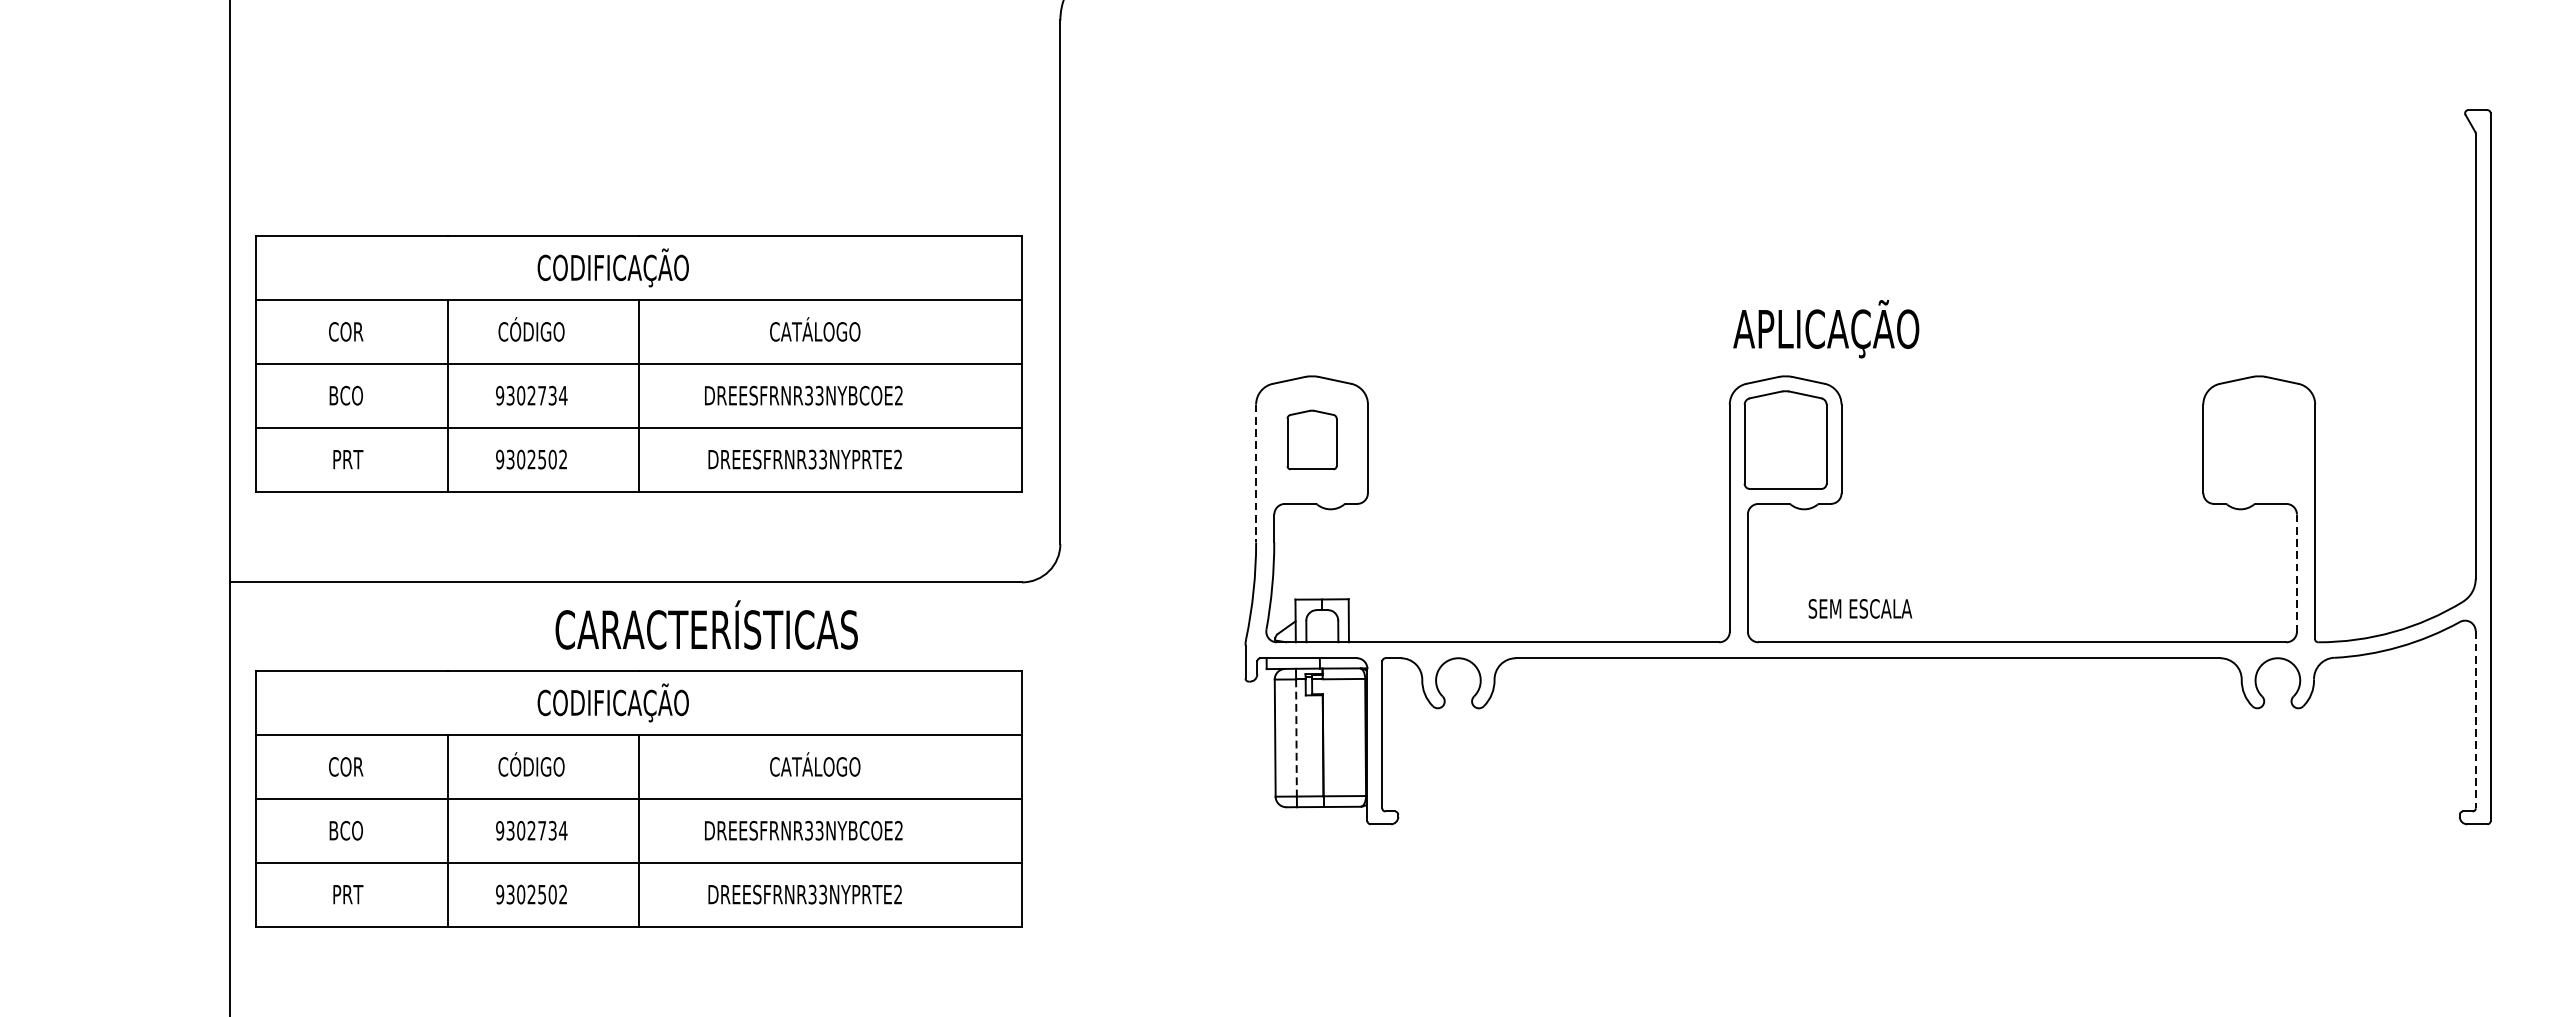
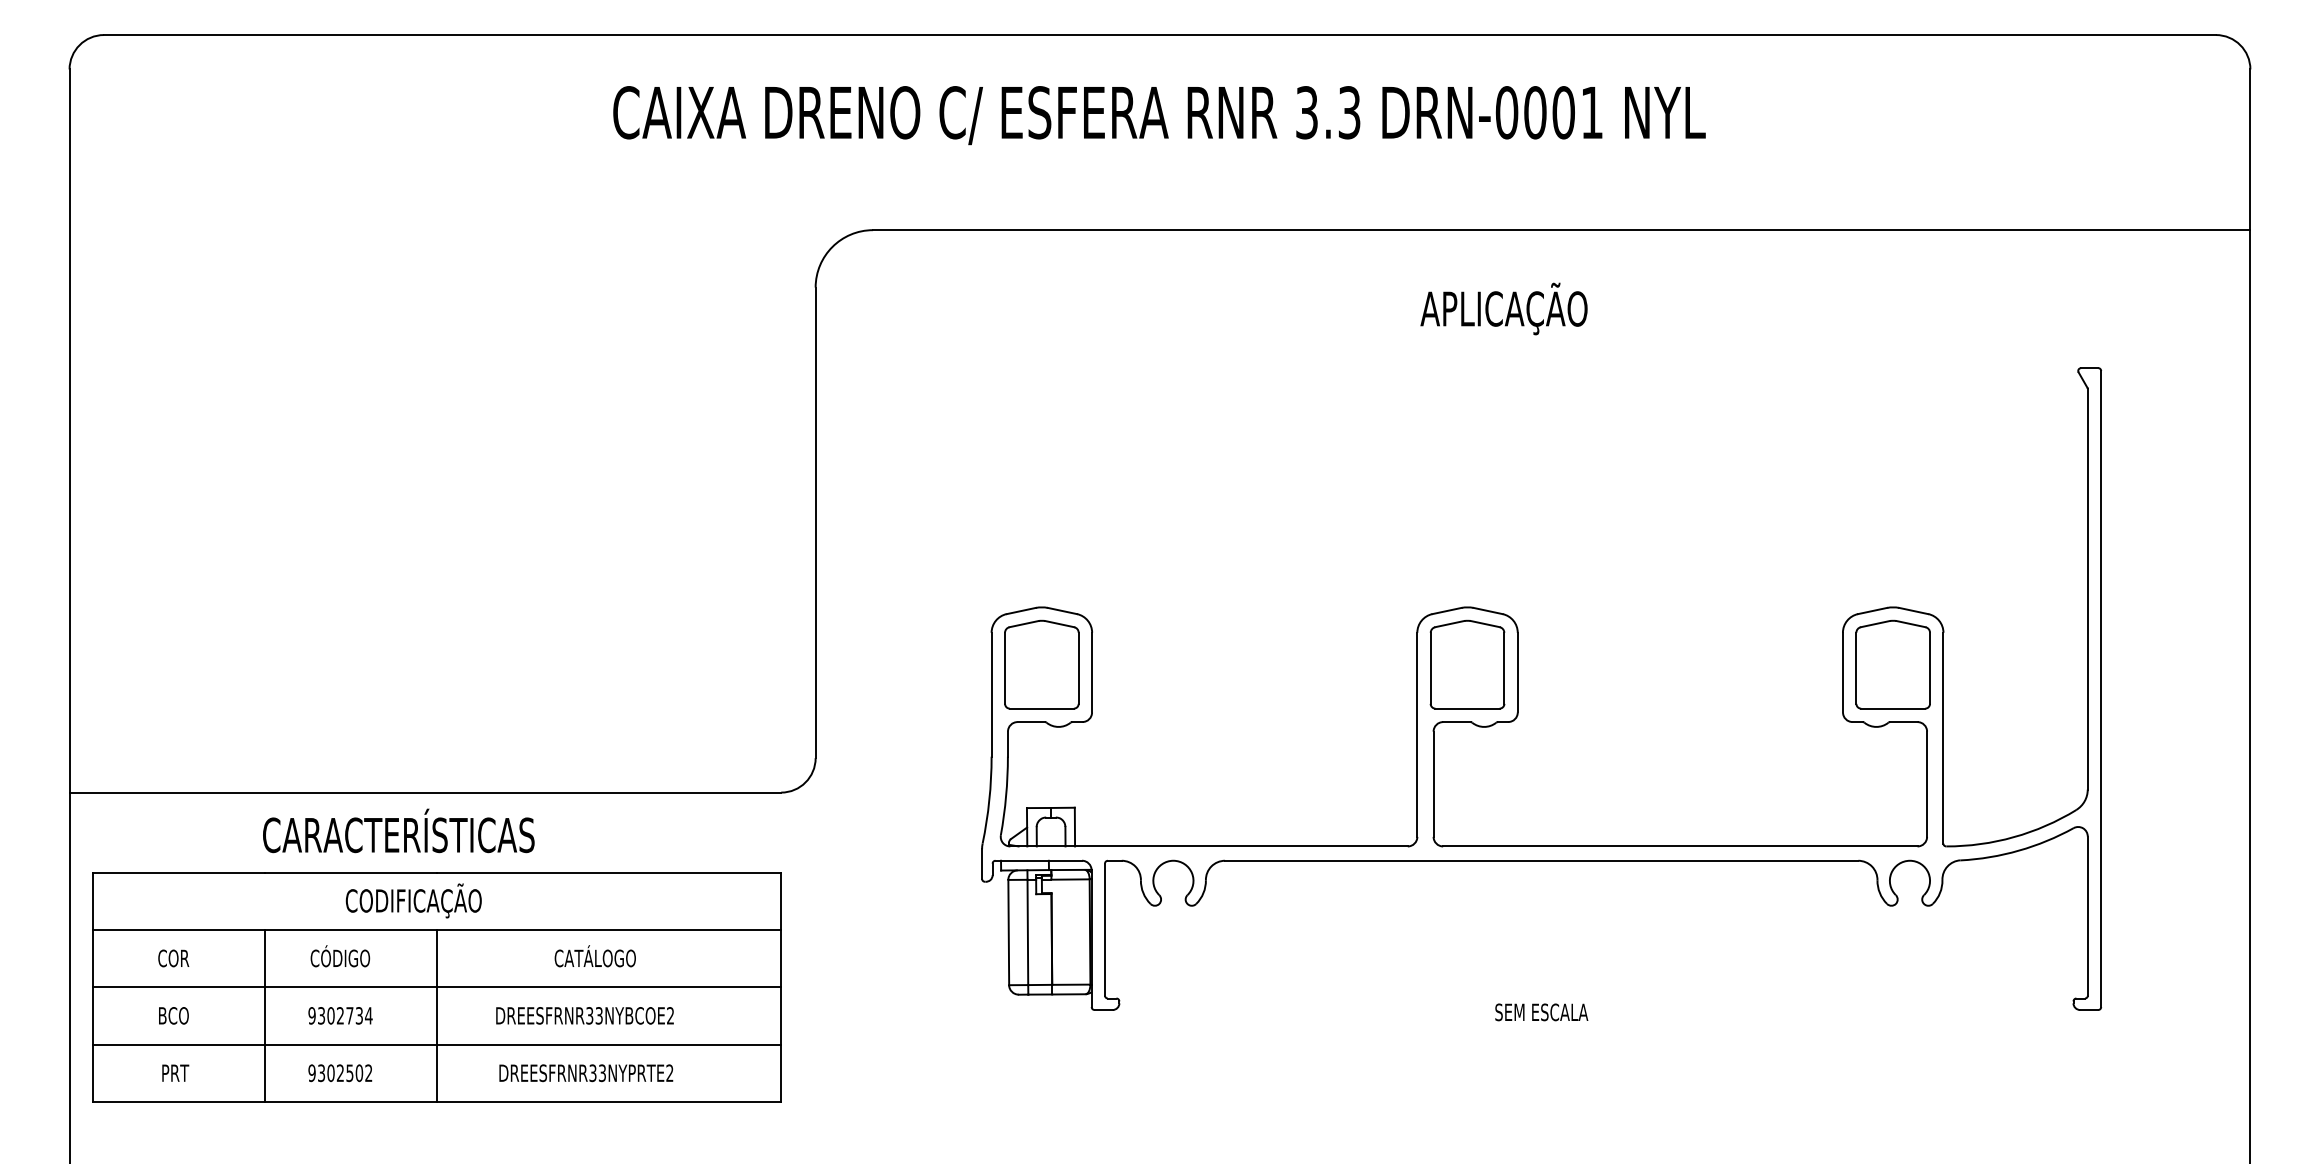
text: (1825, 328) -> (1503, 308), moved
part: (638, 364) -> (436, 596), removed
part: (1311, 439) -> (1041, 664), size x1.67
part: (2258, 439) -> (1892, 664), added
line: (1256, 473) -> (991, 694), dashed -> solid
line: (2297, 573) -> (1927, 784), dashed -> solid
text: (1860, 608) -> (1541, 1012), moved
text: (706, 624) -> (398, 830), moved
line: (2475, 720) -> (2087, 916), dashed -> solid
line: (1296, 738) -> (1027, 932), dashed -> solid

